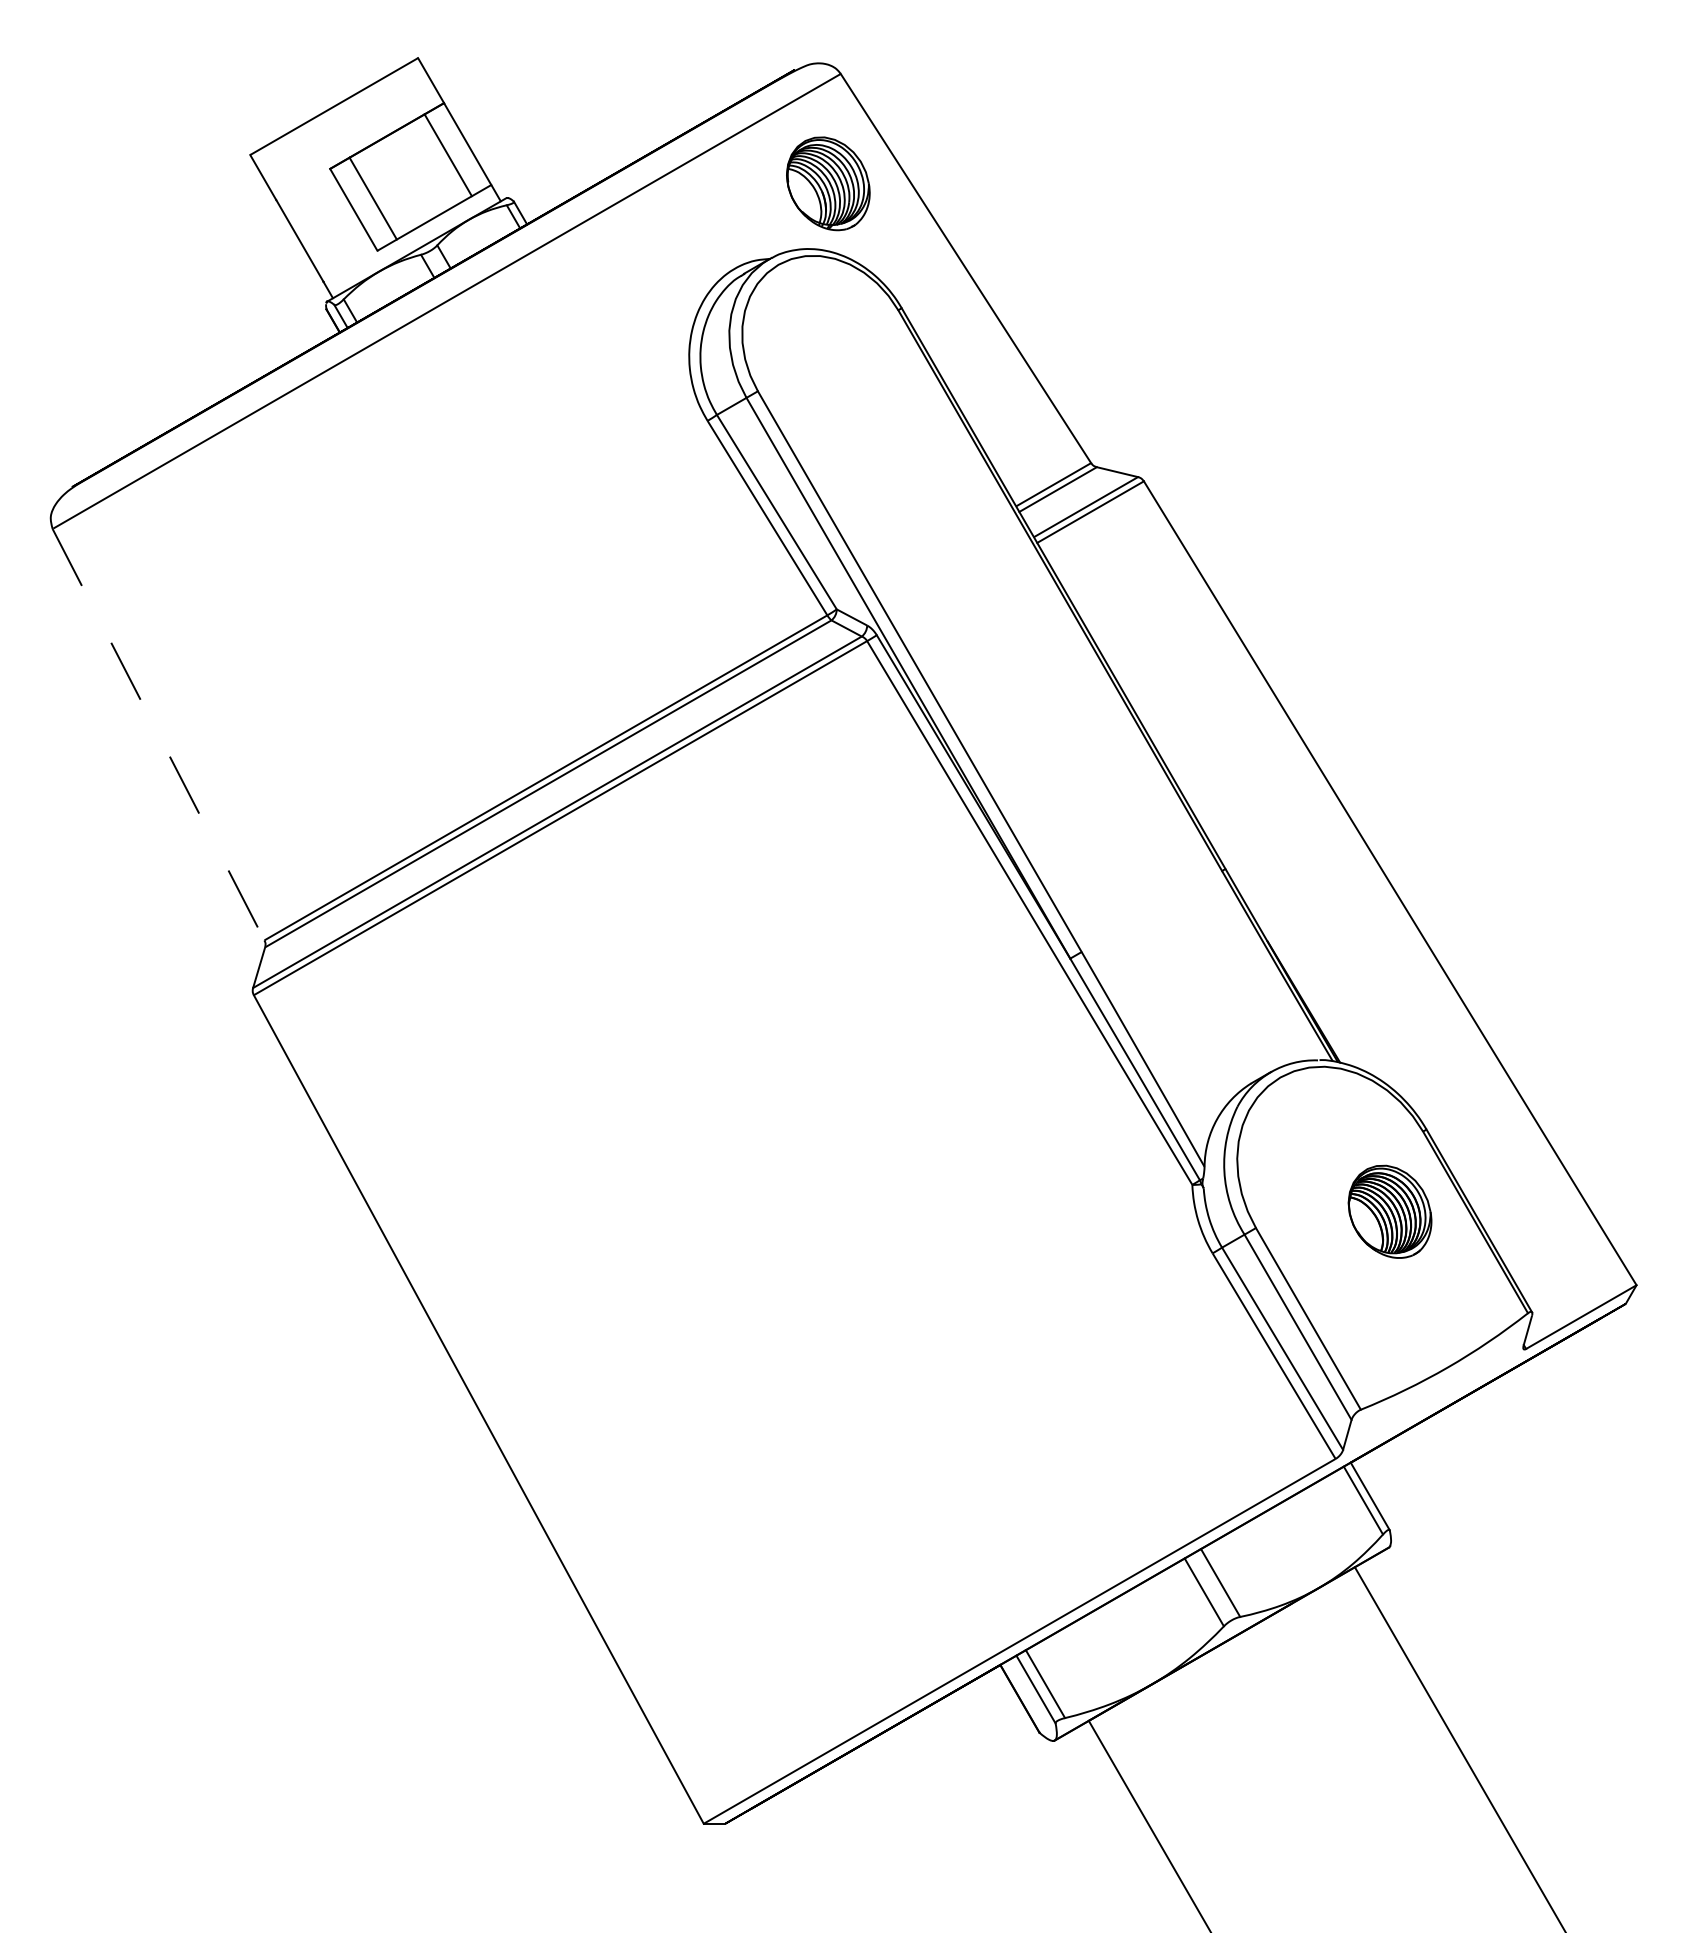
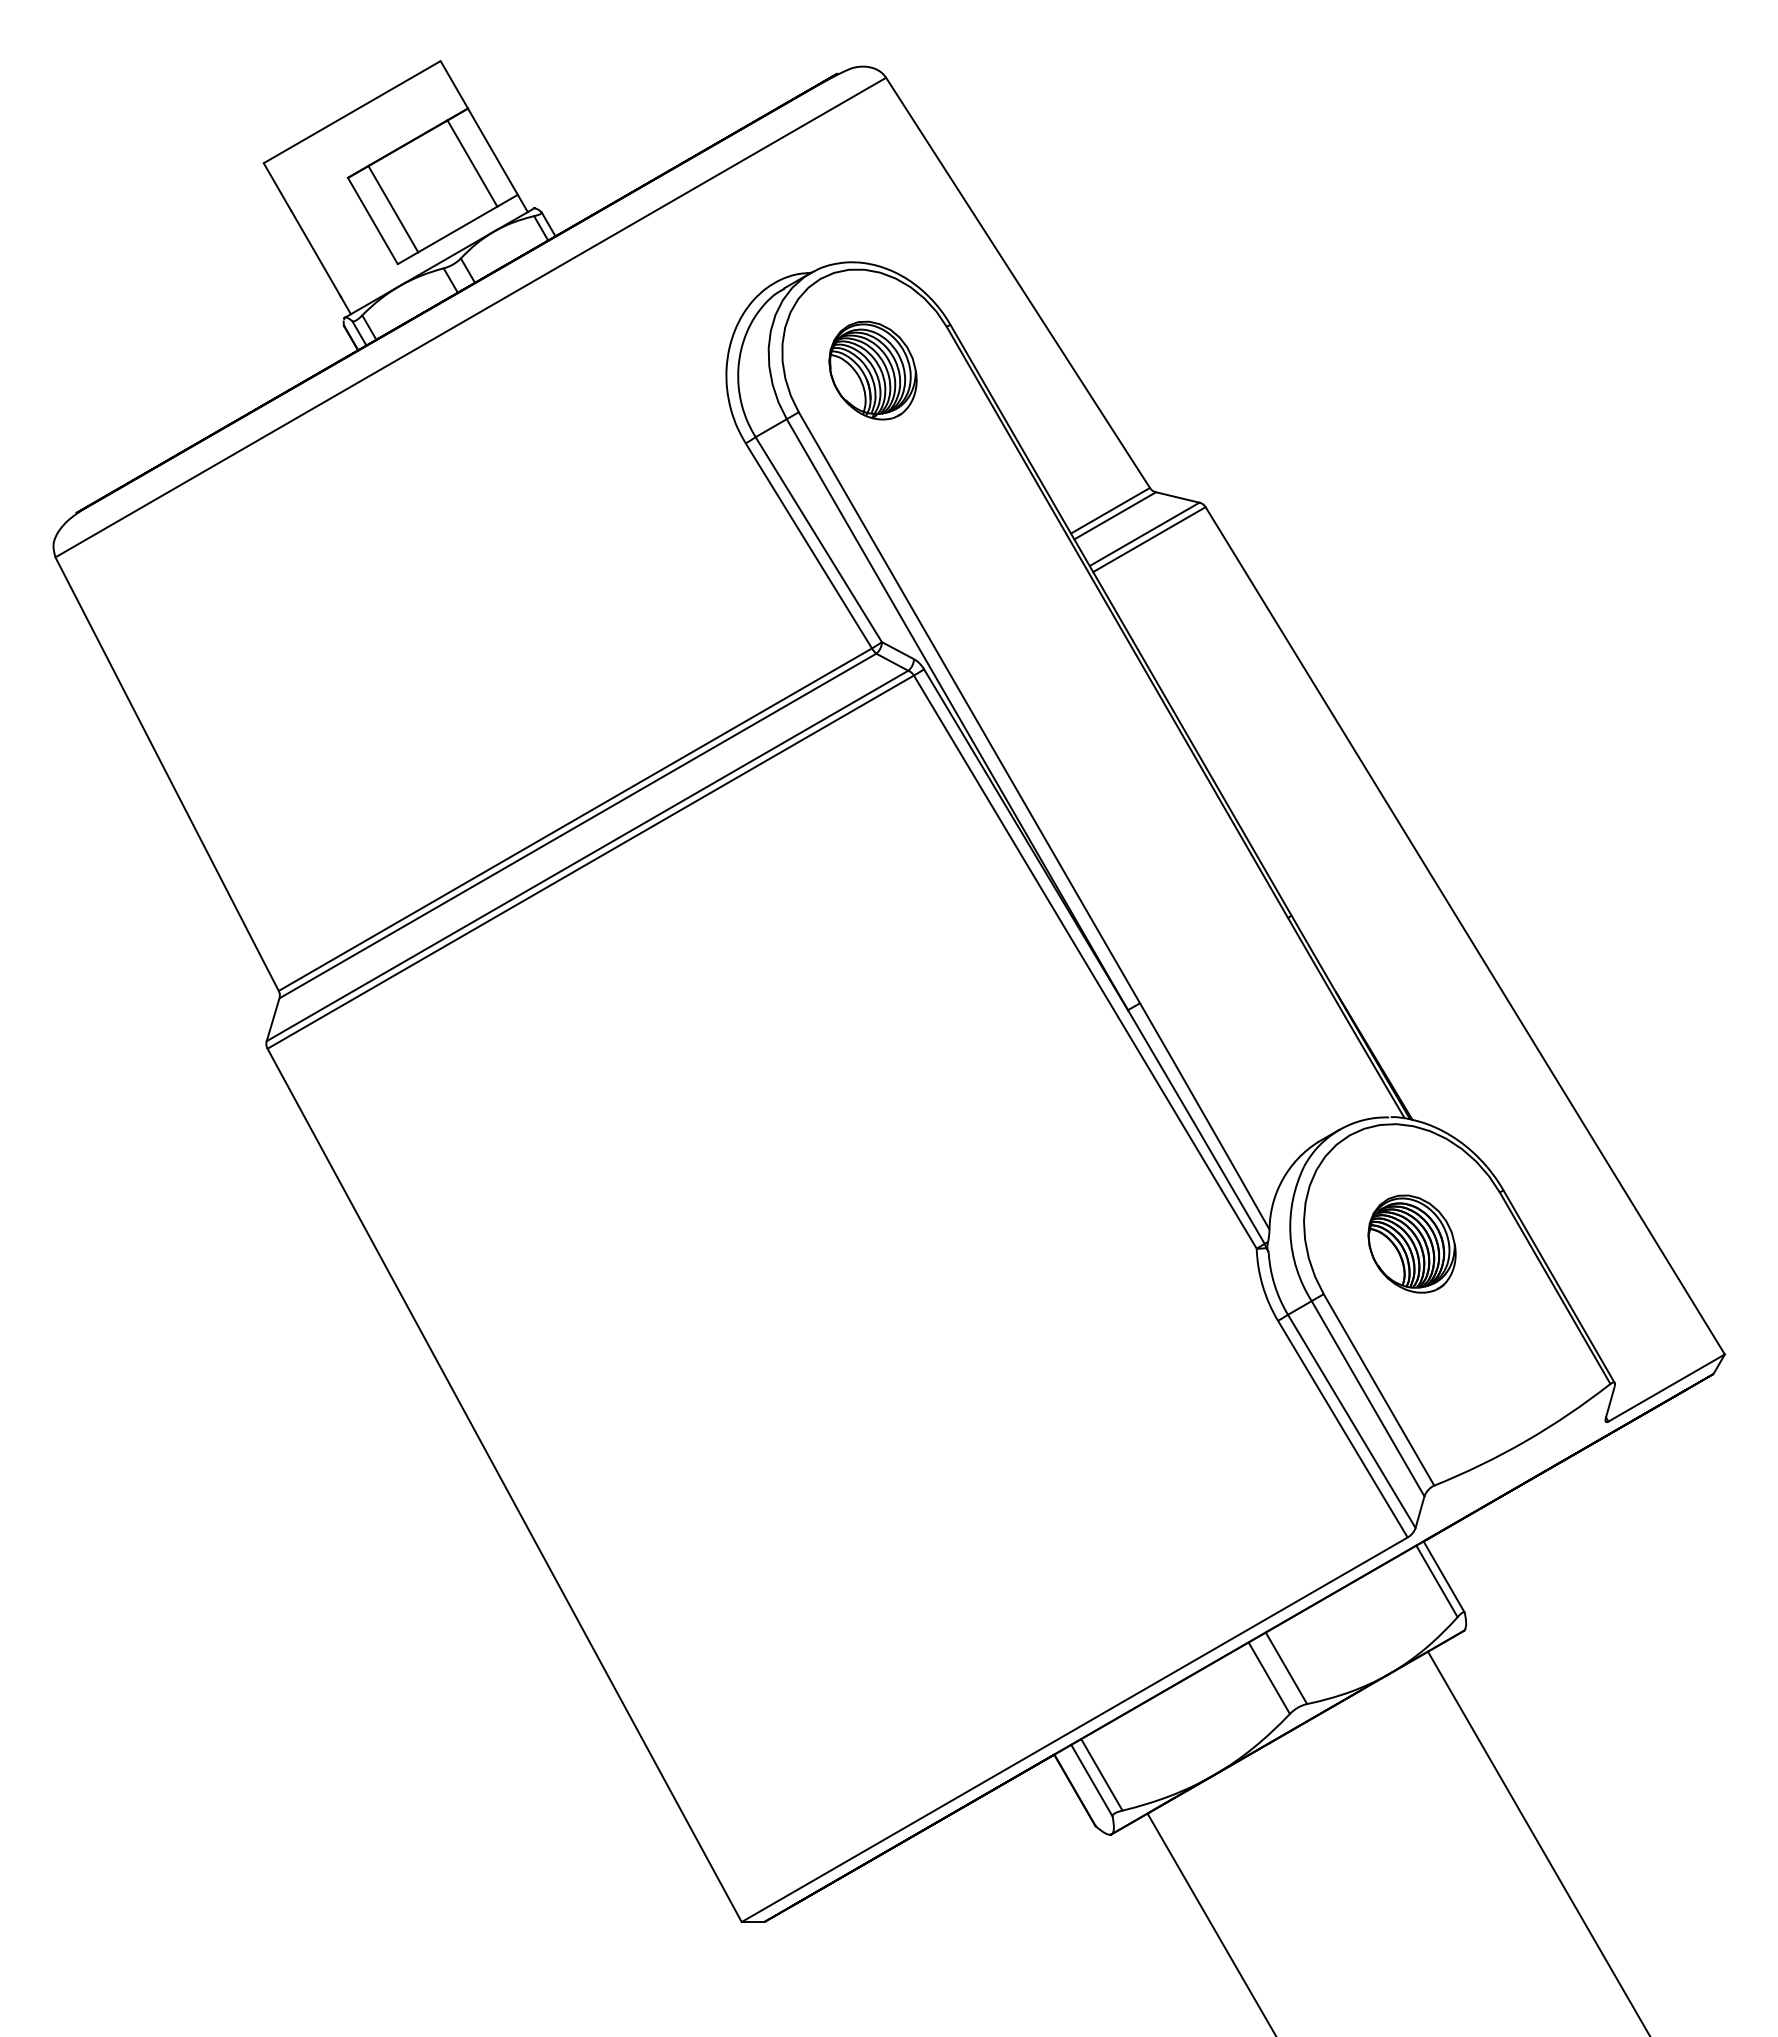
part: (827, 183) -> (872, 370), moved
line: (158, 734) -> (167, 774), dashed -> solid
part: (1389, 1211) -> (1411, 1243), moved

